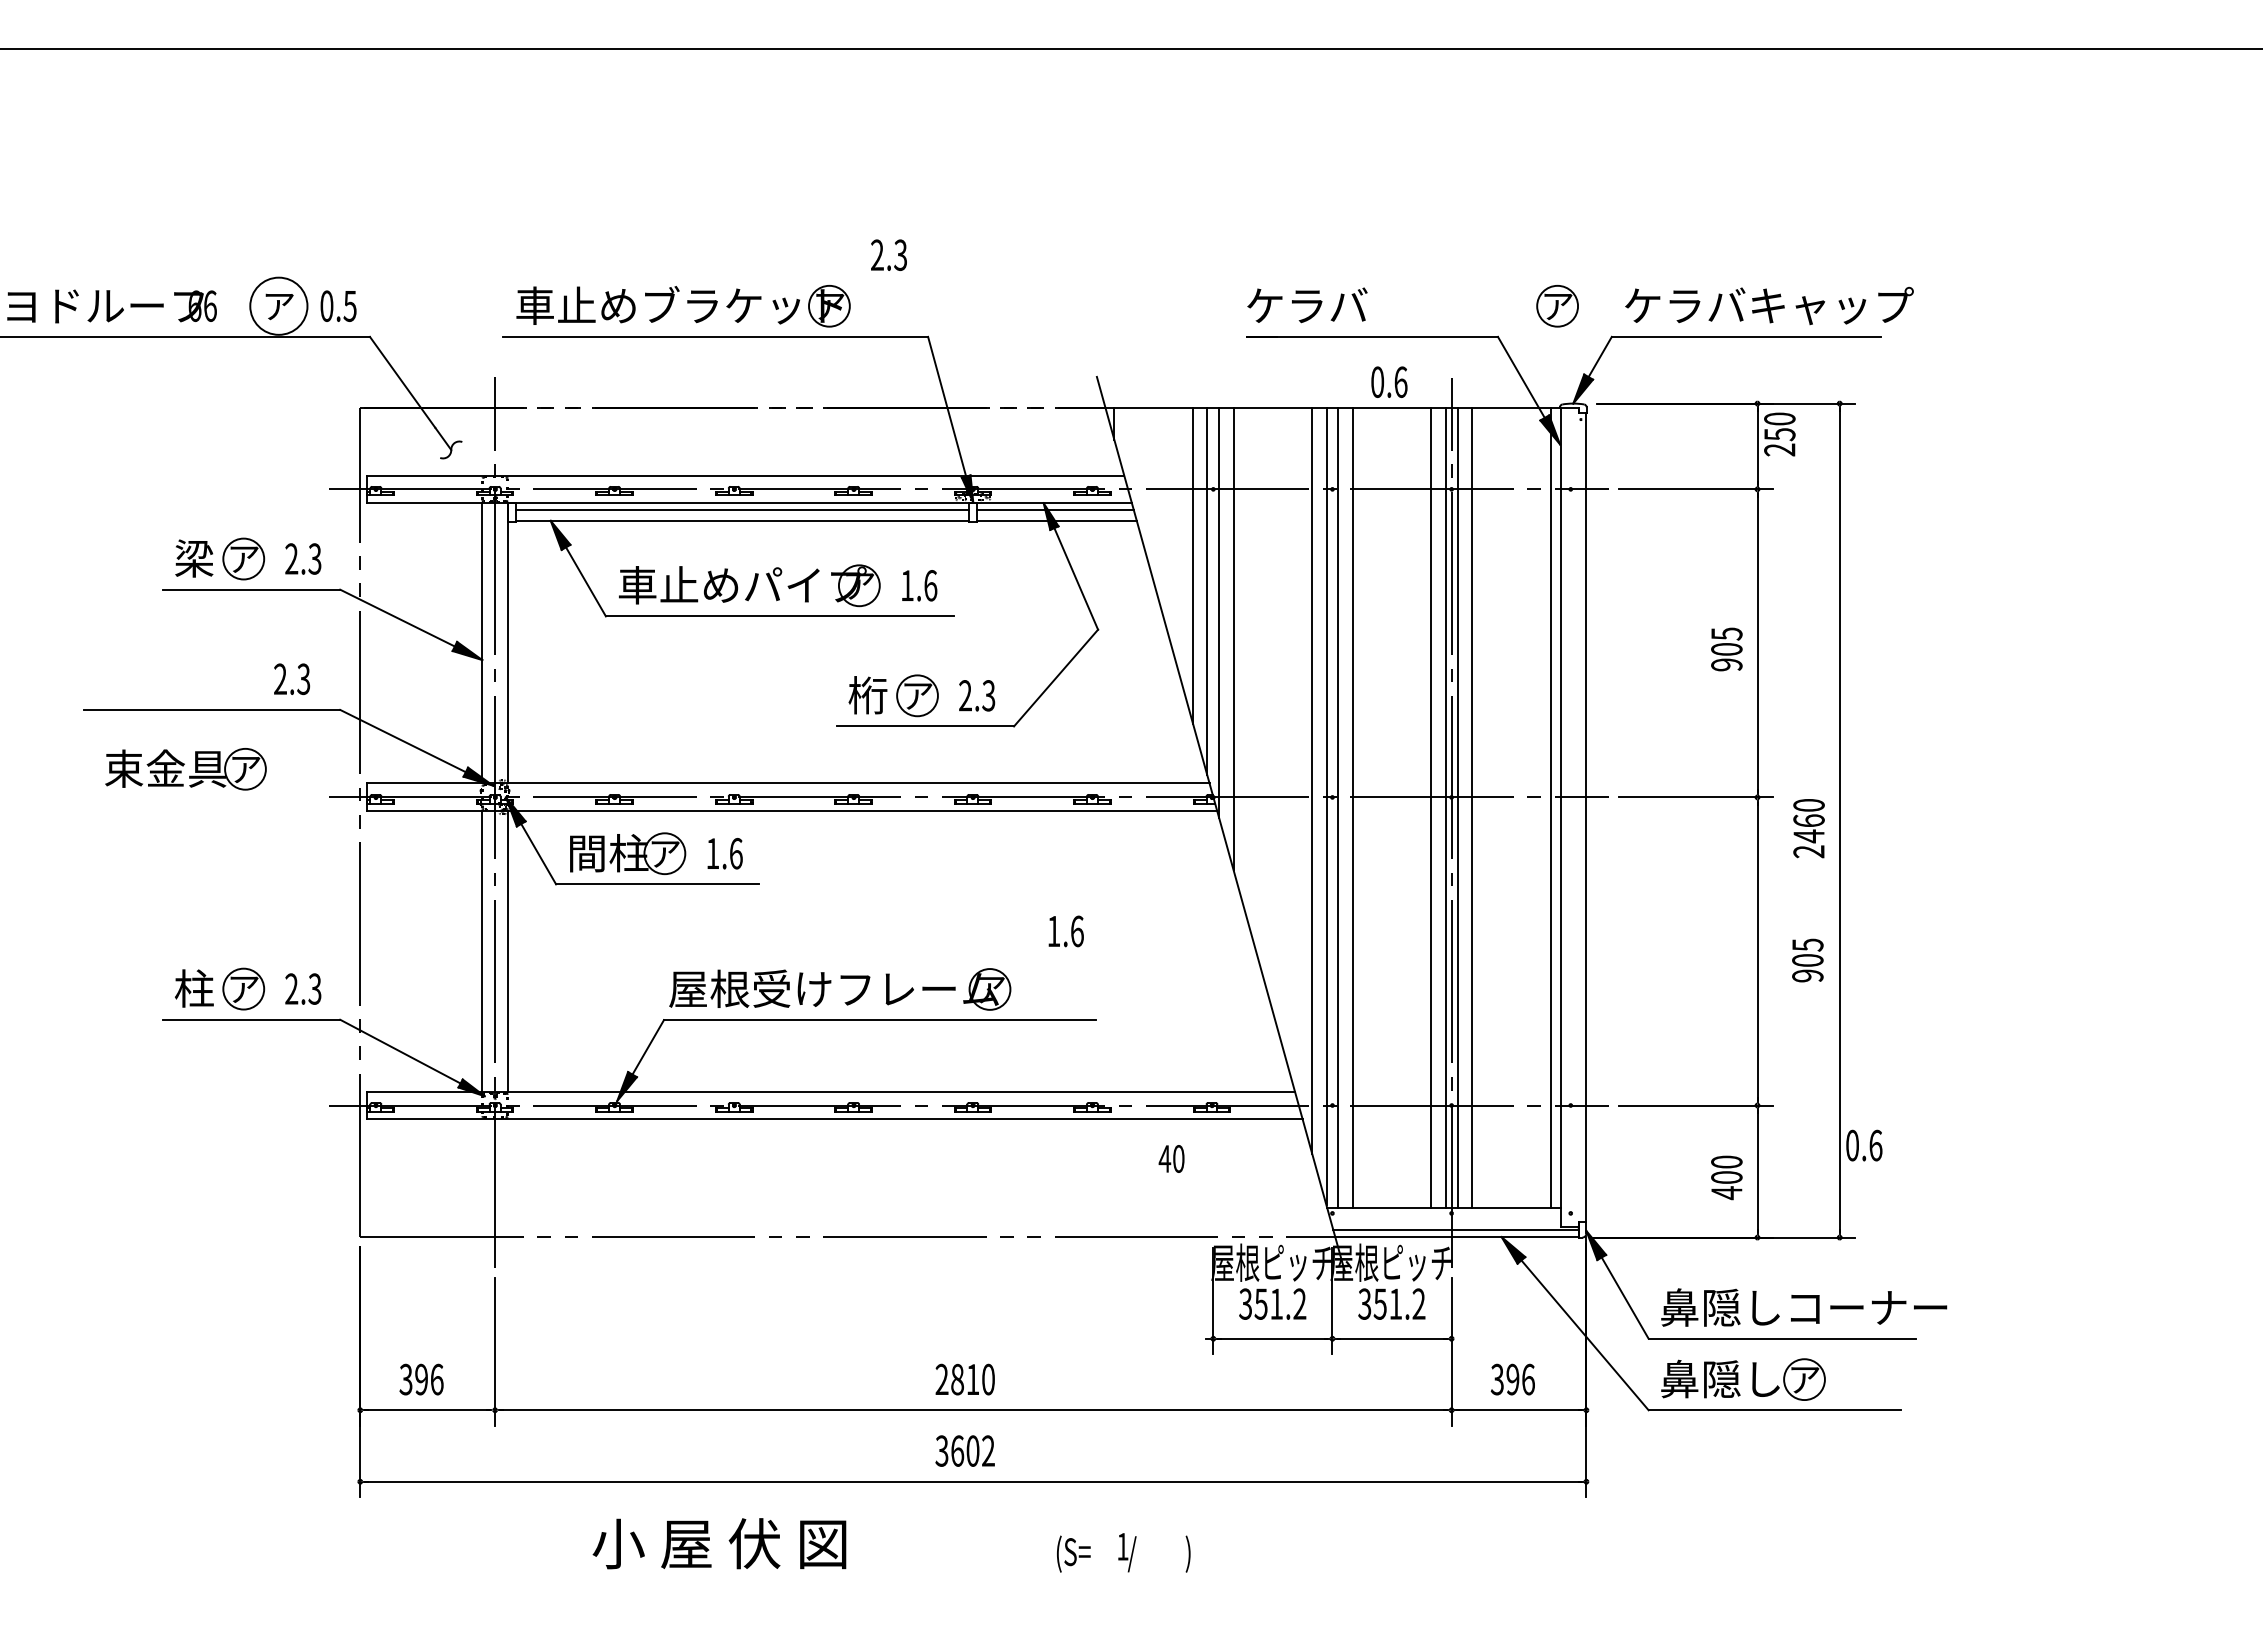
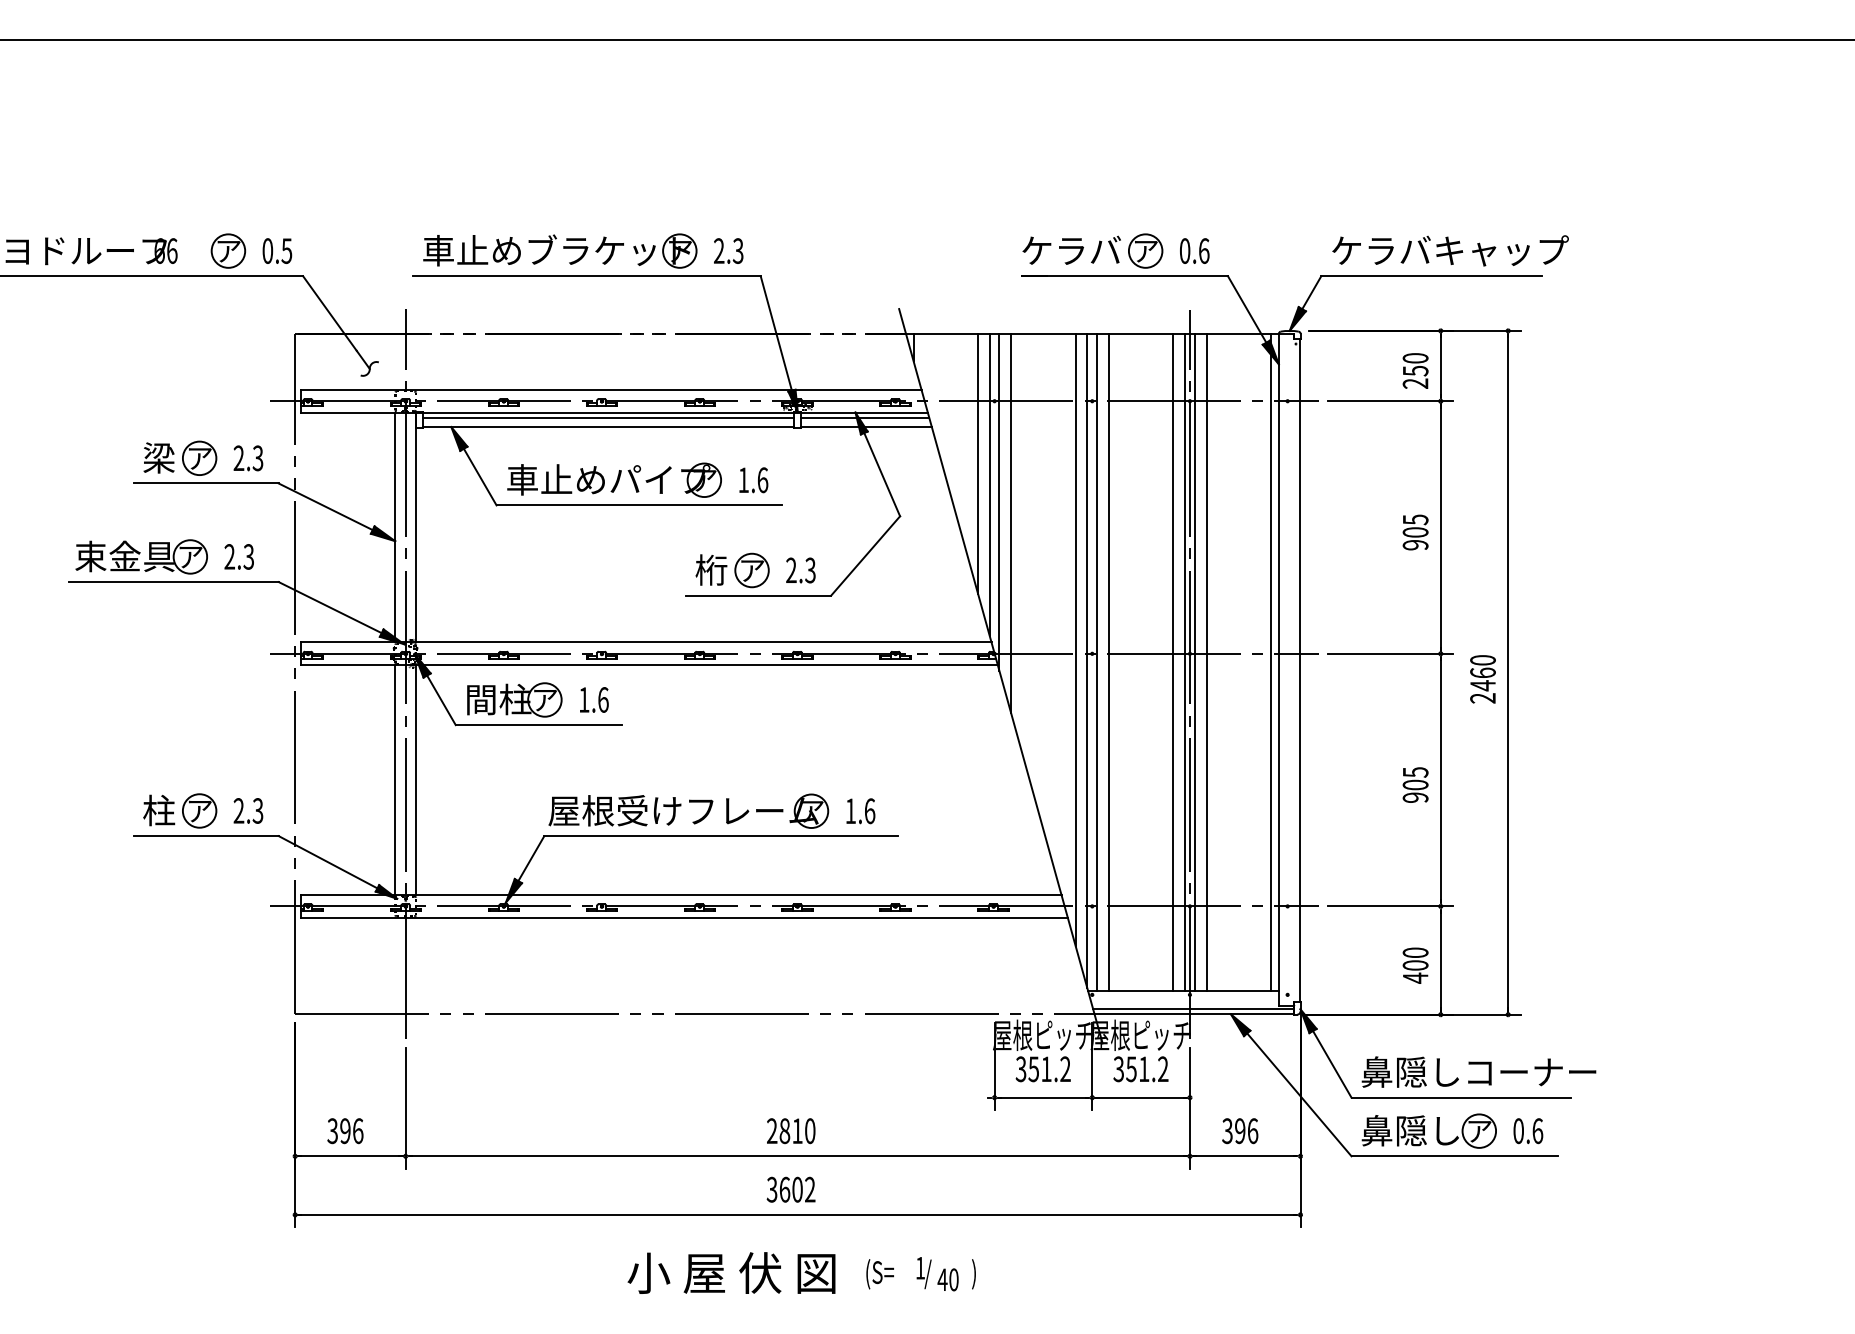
text: (888, 254) -> (728, 250), moved
circle: (278, 305) -> (228, 250), size x0.71
part: (1557, 306) -> (1145, 251), moved
text: (1389, 381) -> (1194, 250), moved
text: (1779, 434) -> (1415, 371), moved
part: (185, 769) -> (141, 557), moved
text: (1065, 931) -> (860, 811), moved
text: (1807, 960) -> (1415, 785), moved
text: (1864, 1145) -> (1528, 1131), moved
text: (1171, 1158) -> (947, 1279), moved
text: (719, 1543) -> (731, 1272), moved

